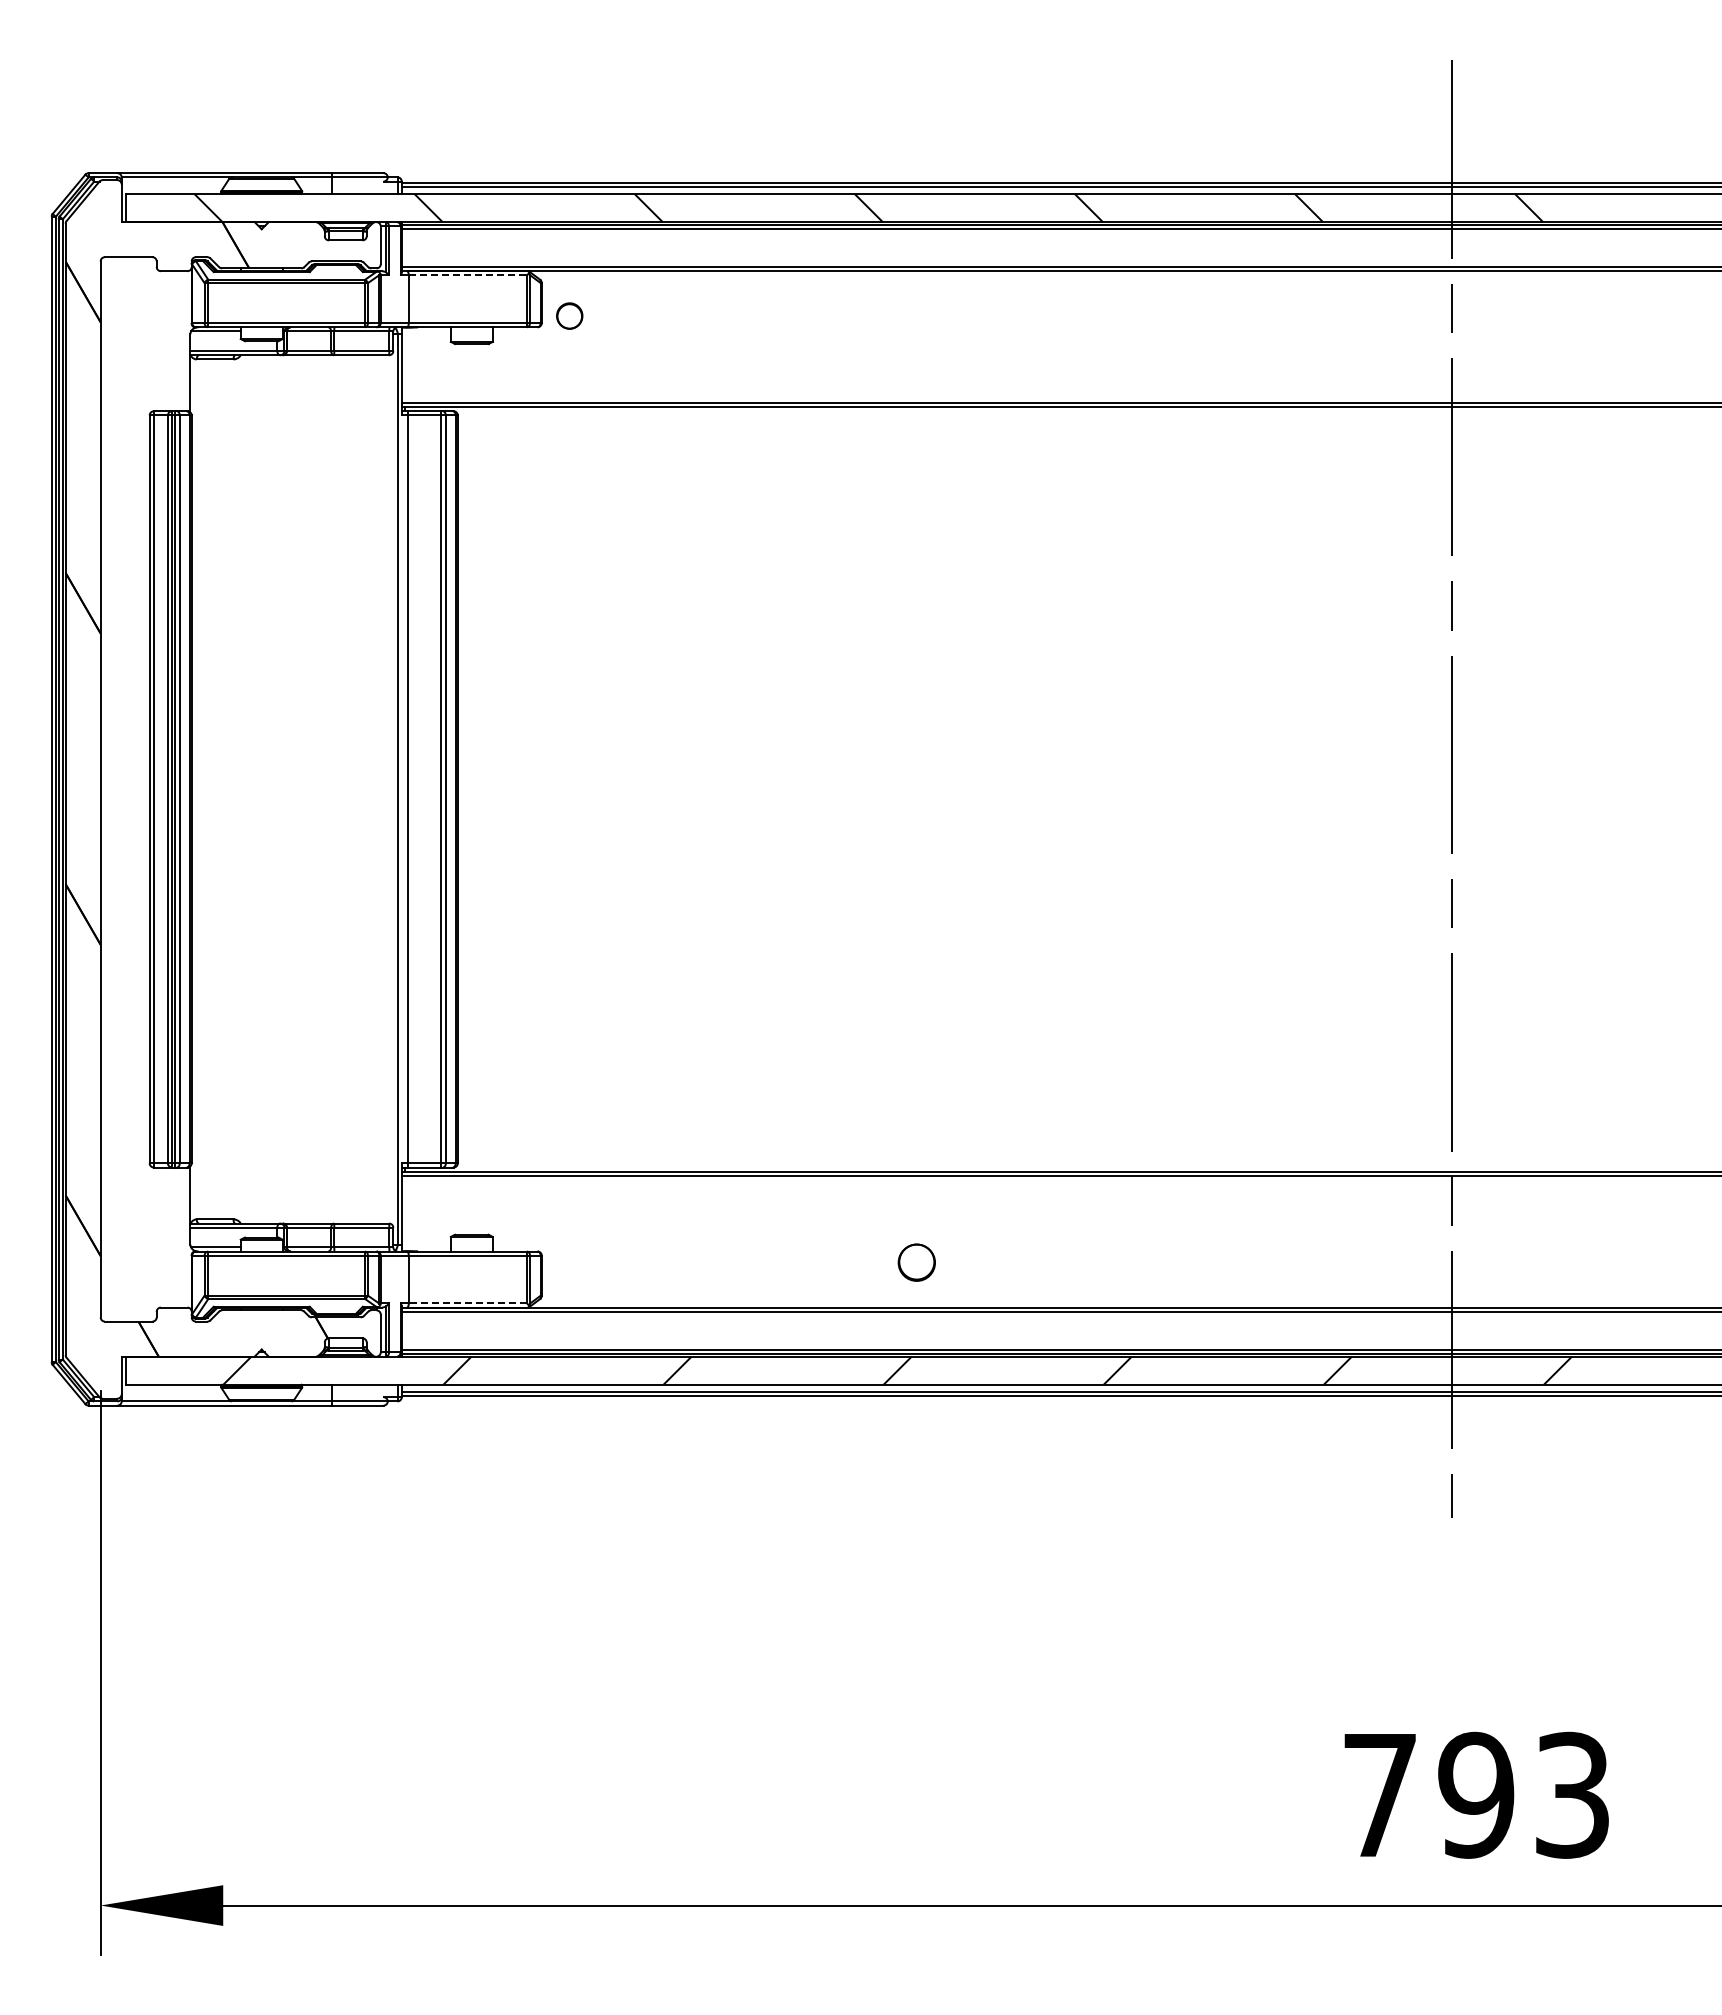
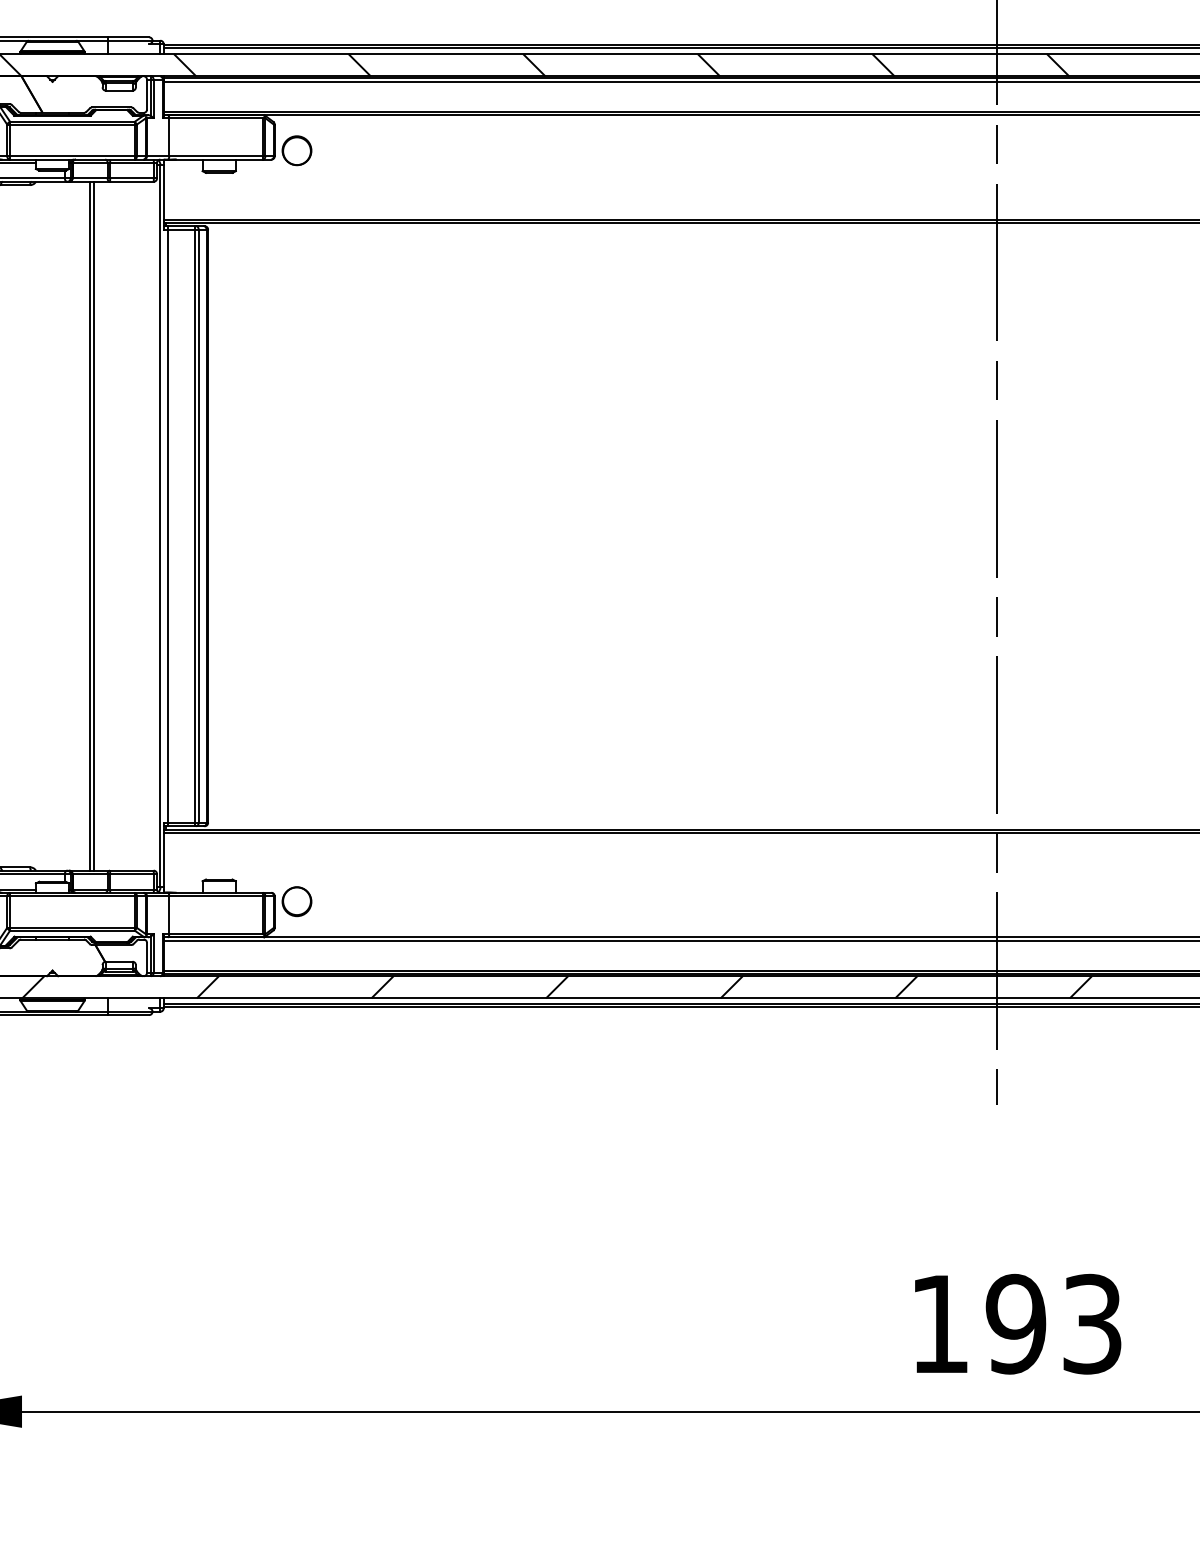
line: (468, 275) -> (216, 118), dashed -> solid
part: (569, 315) -> (296, 150), size x1.43
line: (308, 789) -> (89, 526), added
line: (313, 789) -> (93, 526), added
circle: (916, 1262) -> (296, 901), moved
line: (467, 1303) -> (215, 934), dashed -> solid
text: (1379, 1795) -> (939, 1324), 793 -> 193

